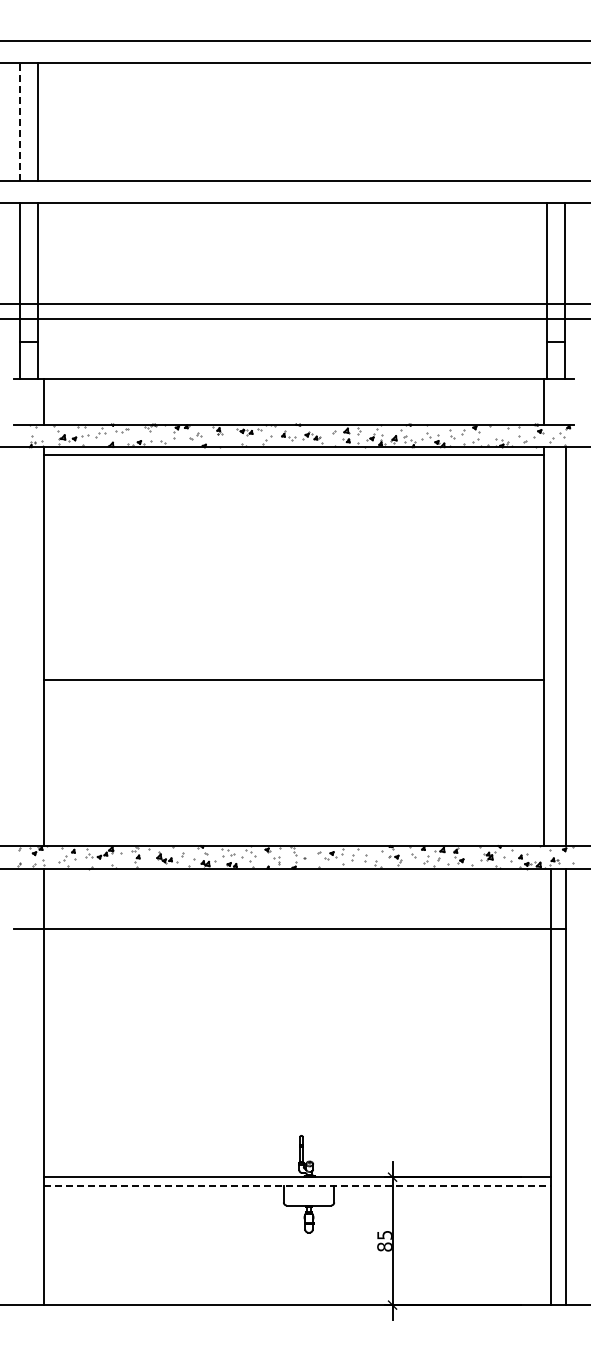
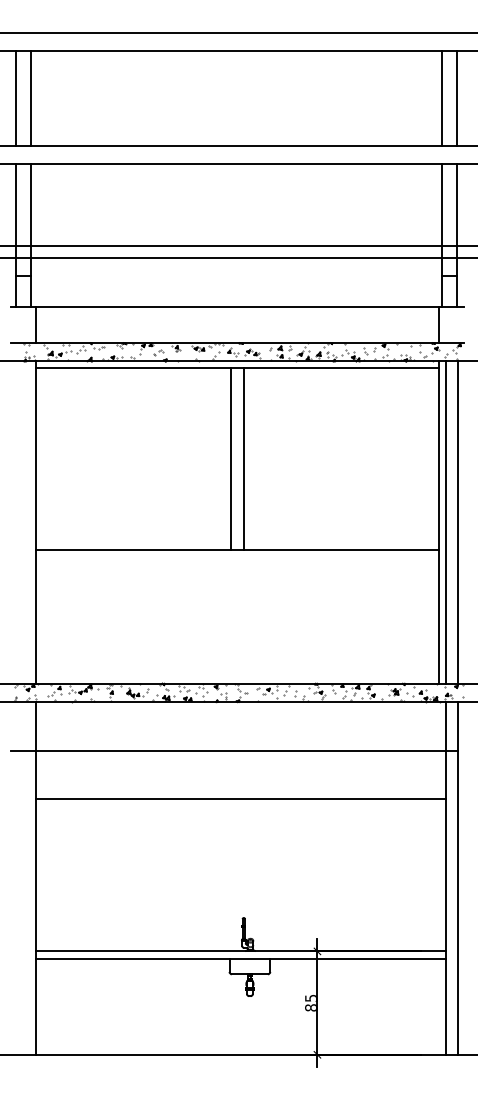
line: (20, 121) -> (16, 98), dashed -> solid
line: (546, 121) -> (441, 98), added
line: (564, 121) -> (456, 98), added
line: (286, 567) -> (231, 458), added
line: (301, 567) -> (243, 458), added
line: (551, 646) -> (445, 522), added
line: (297, 989) -> (240, 799), added
line: (297, 1186) -> (240, 958), dashed -> solid

